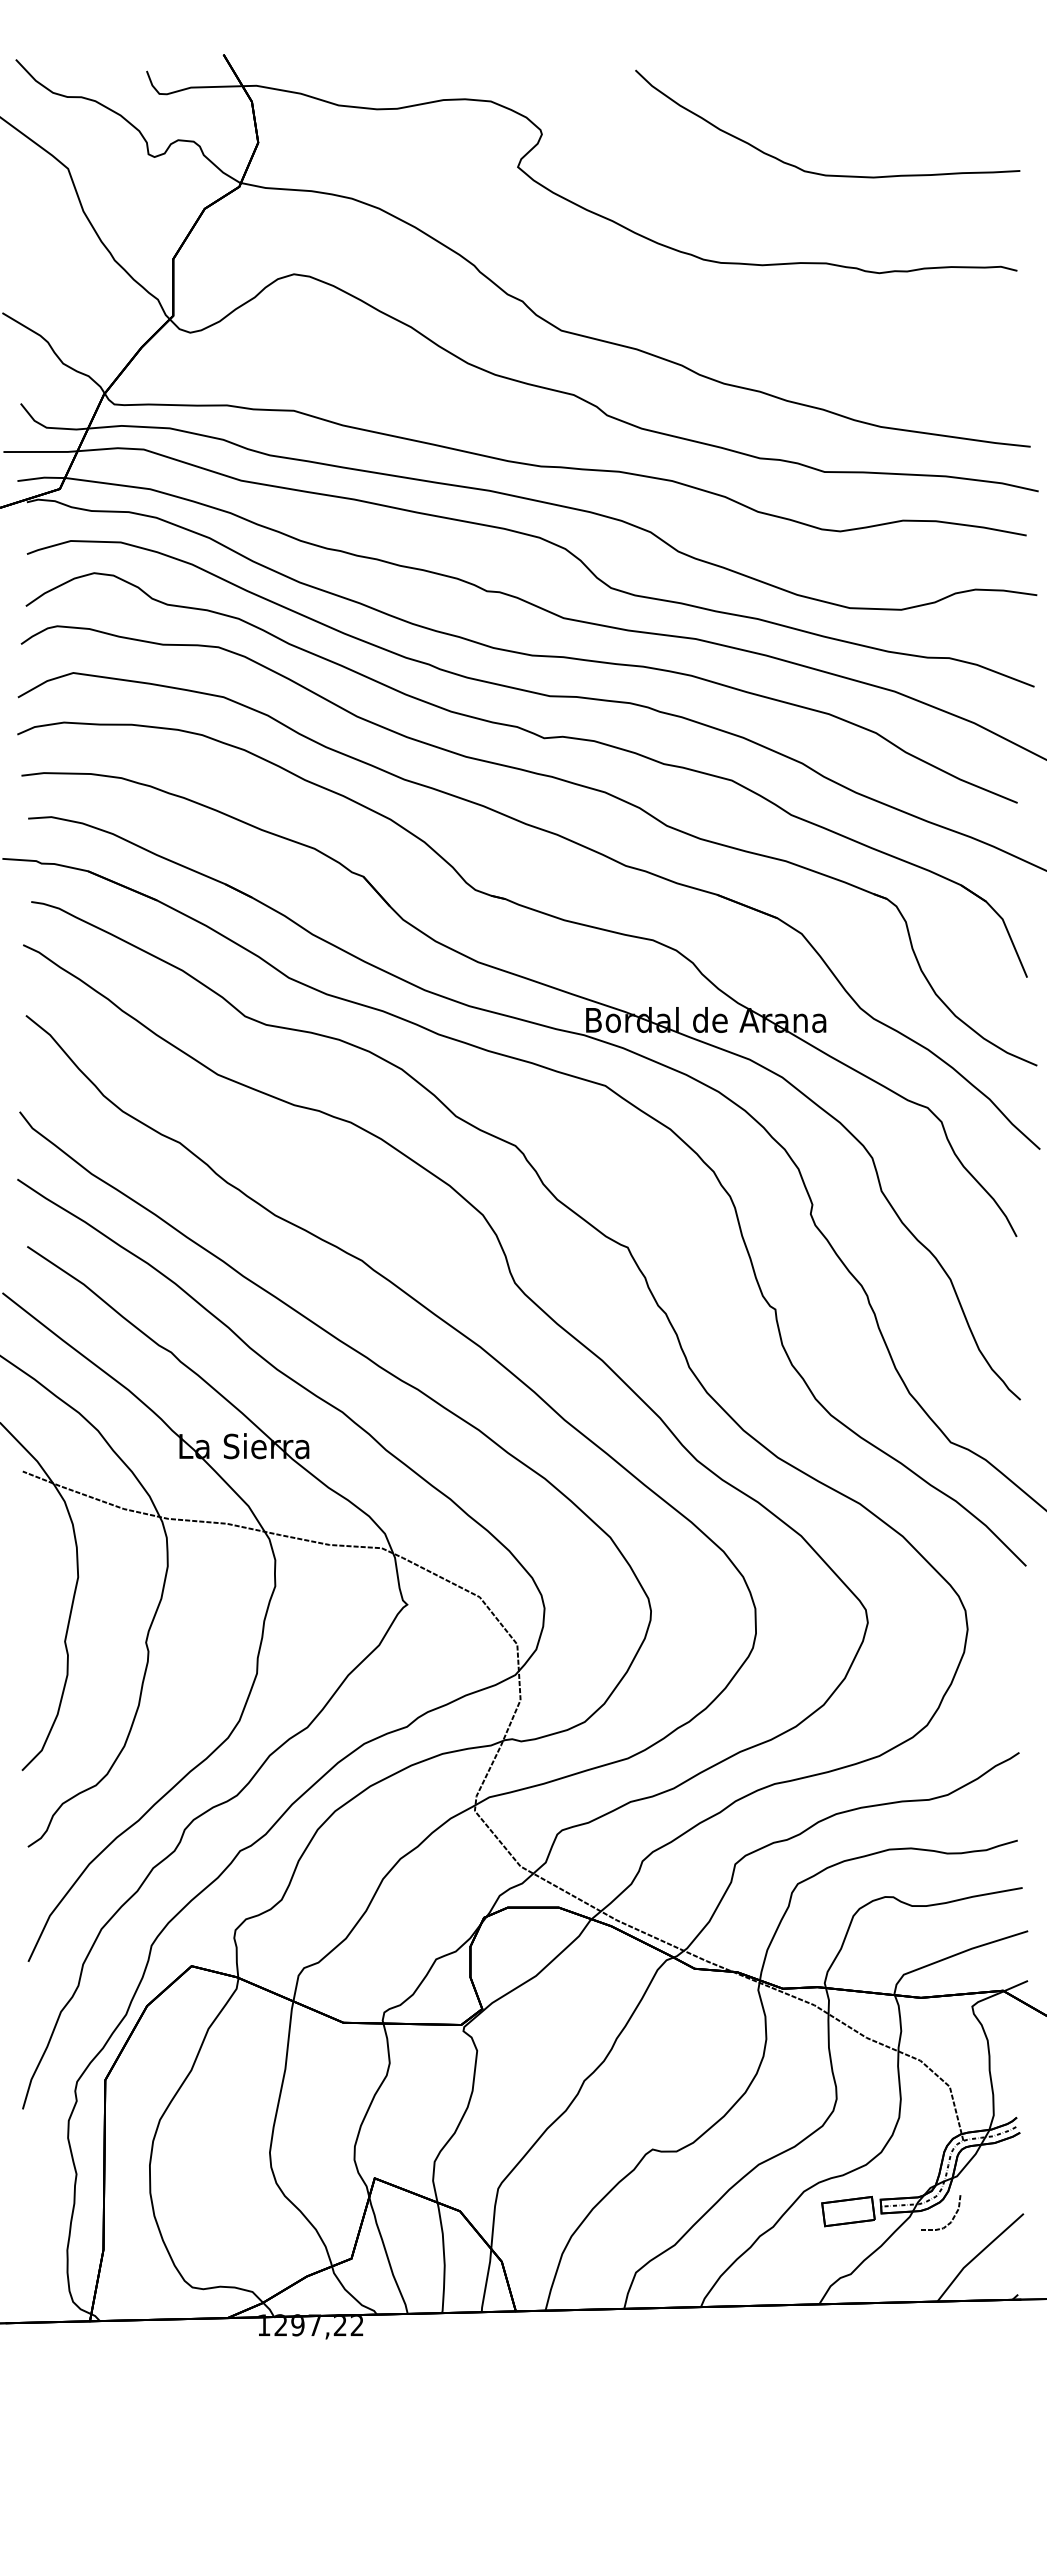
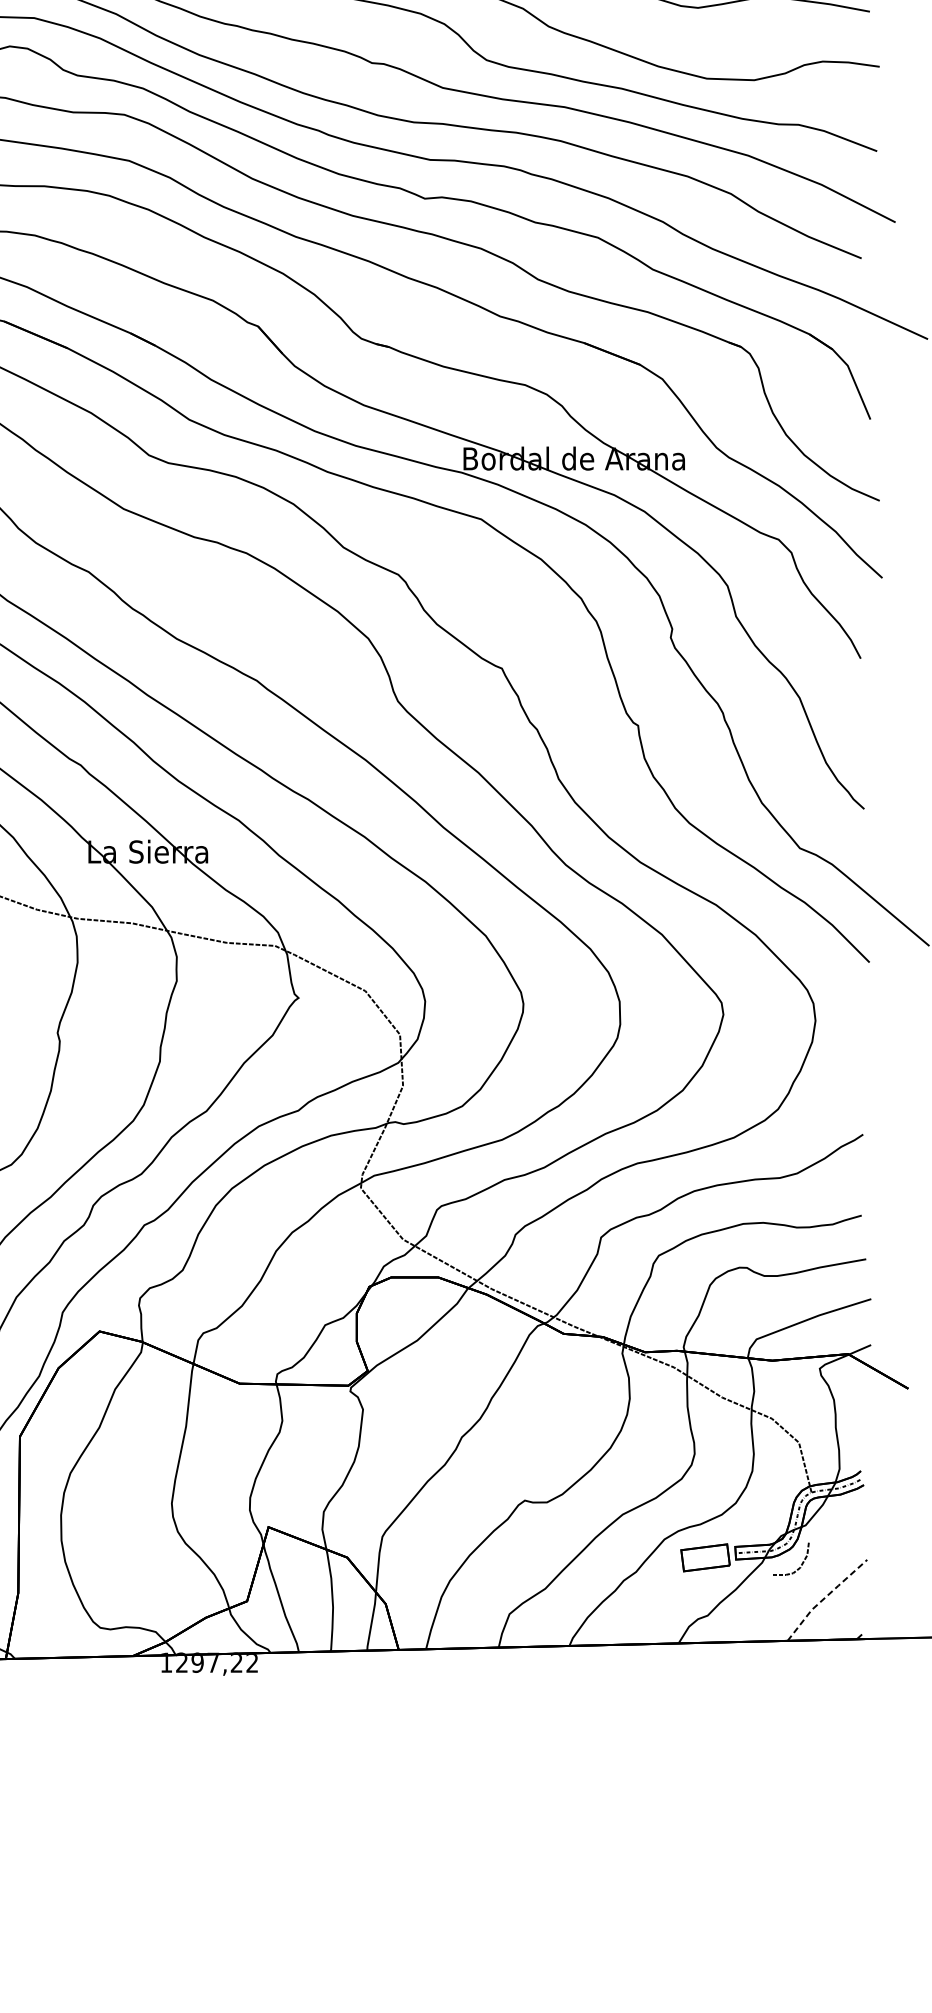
line: (978, 2254) -> (825, 1597), solid -> dashed

